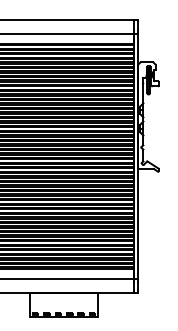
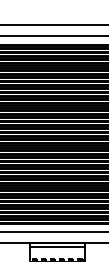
line: (63, 297) -> (57, 246), added

